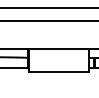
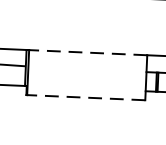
line: (58, 49) -> (87, 52), solid -> dashed
line: (58, 72) -> (85, 97), solid -> dashed

